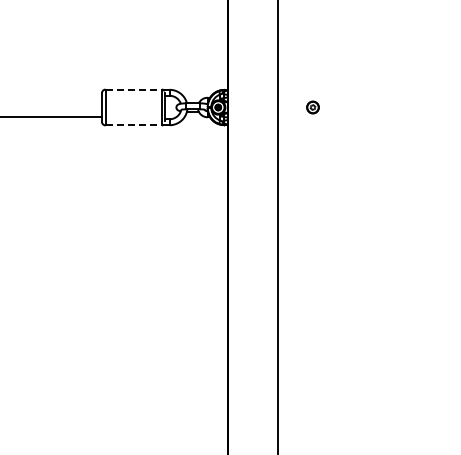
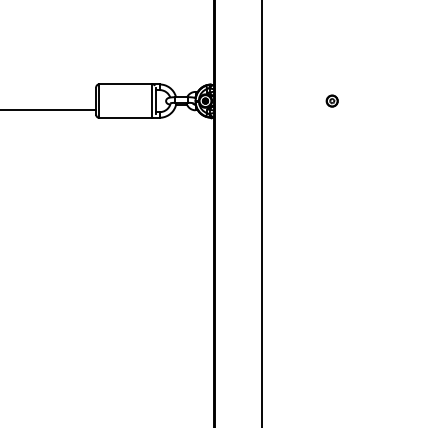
line: (134, 89) -> (126, 84), dashed -> solid
part: (312, 107) -> (331, 101), moved
line: (134, 125) -> (126, 118), dashed -> solid

